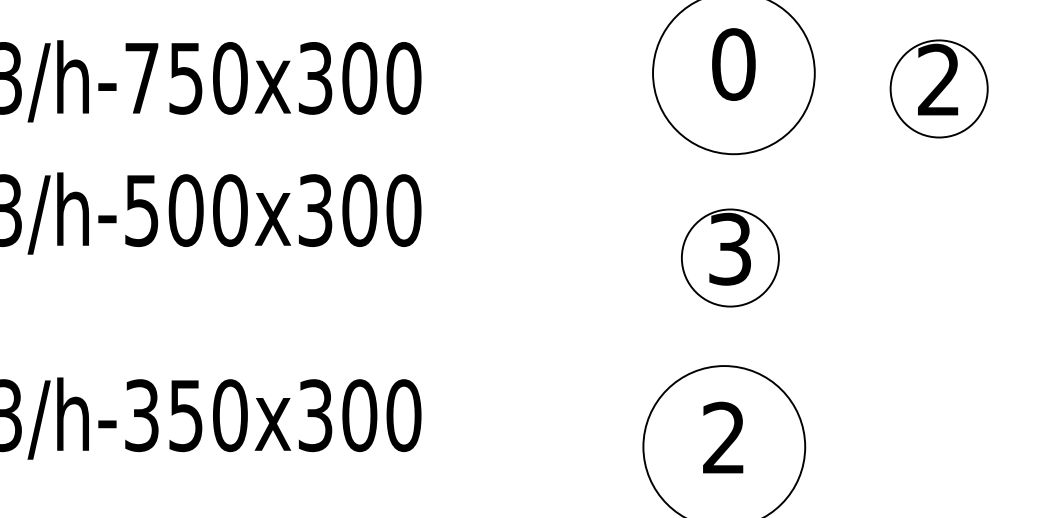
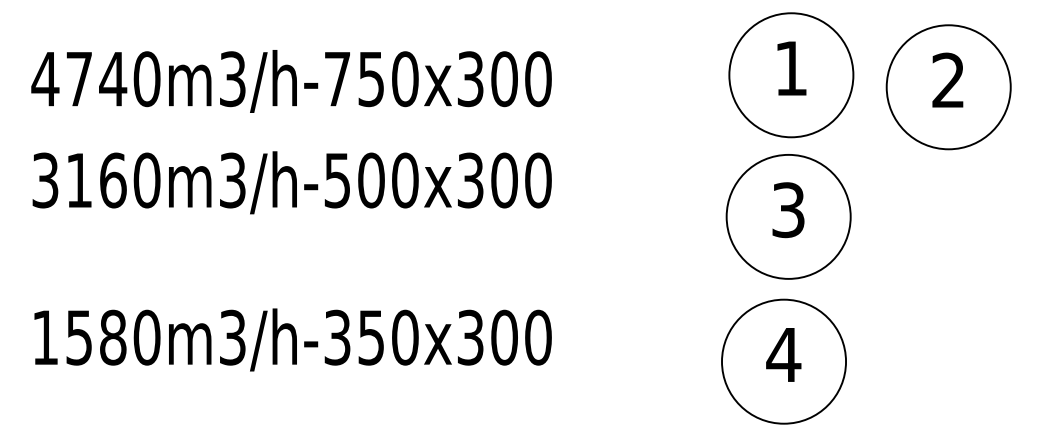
text: (734, 64) -> (791, 68), 0 -> 1
circle: (938, 89) -> (948, 87), size x1.67
circle: (730, 257) -> (788, 216), size x1.67
text: (723, 437) -> (783, 354), 2 -> 4

